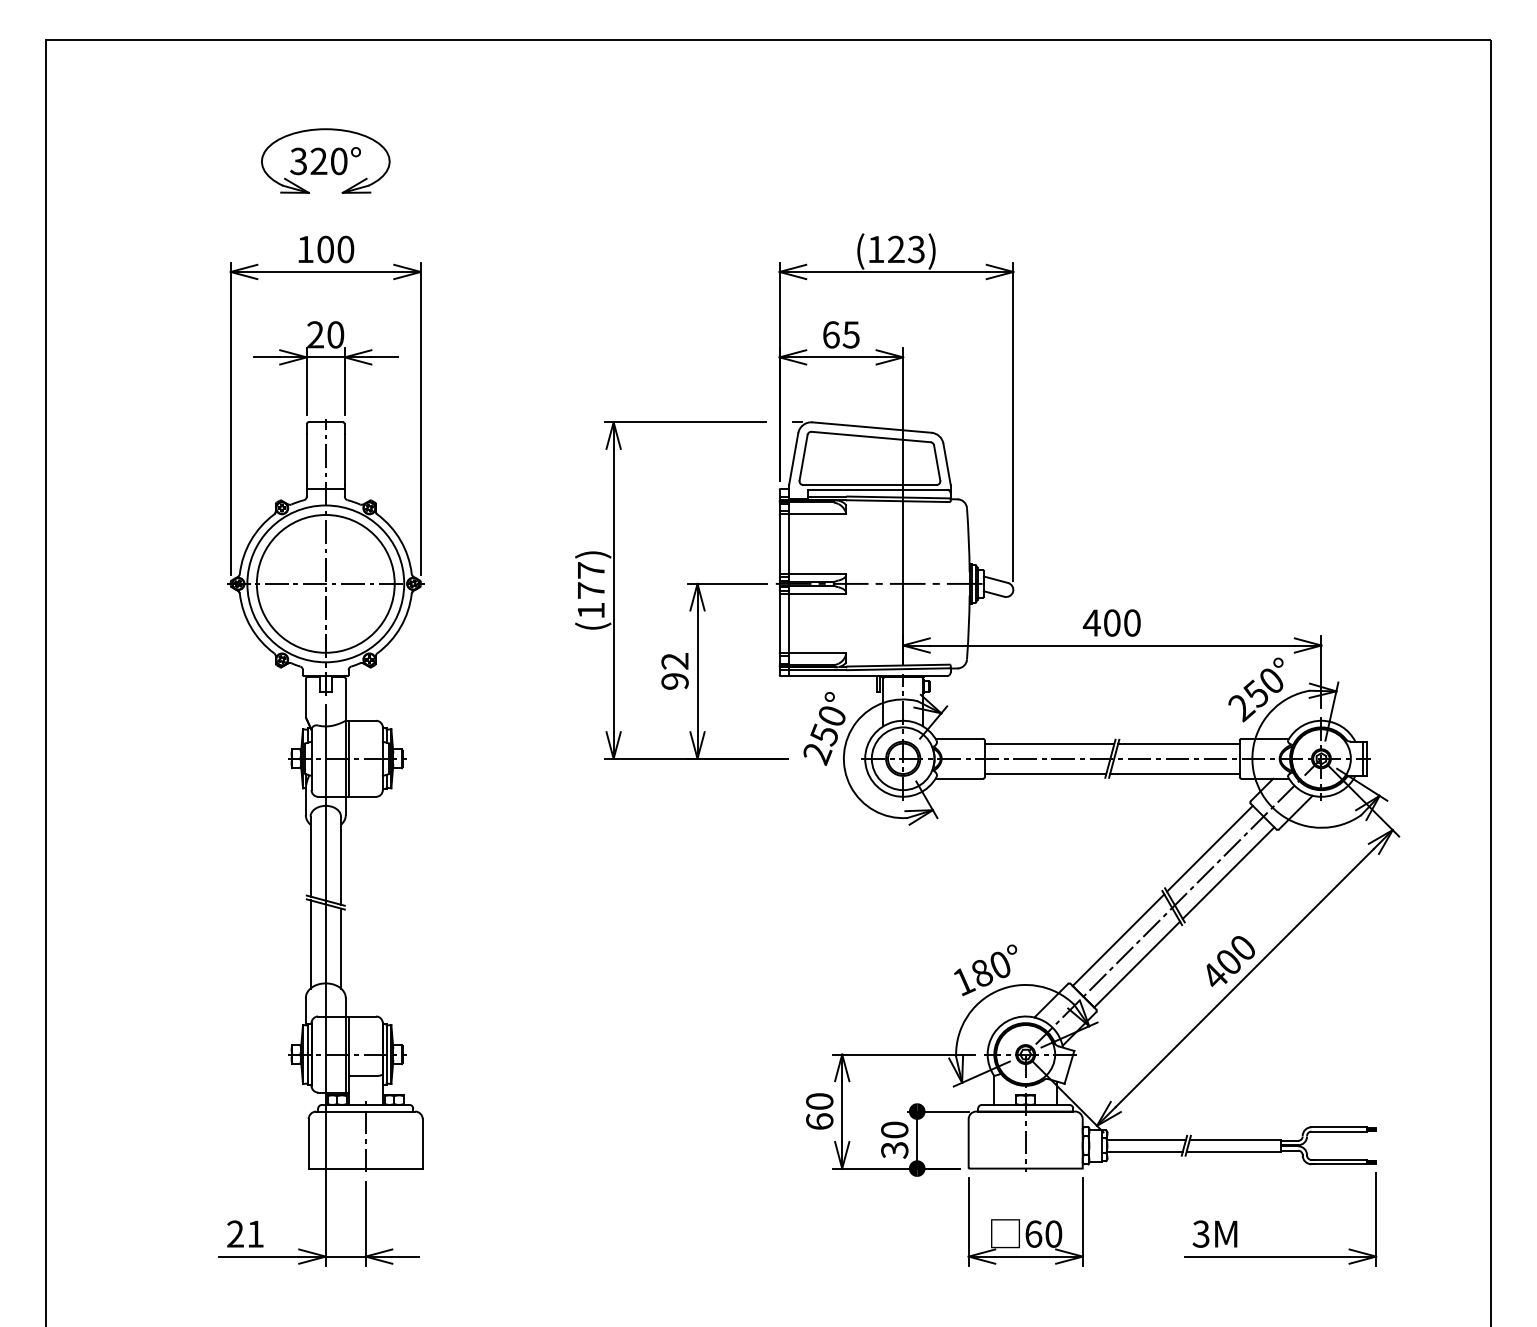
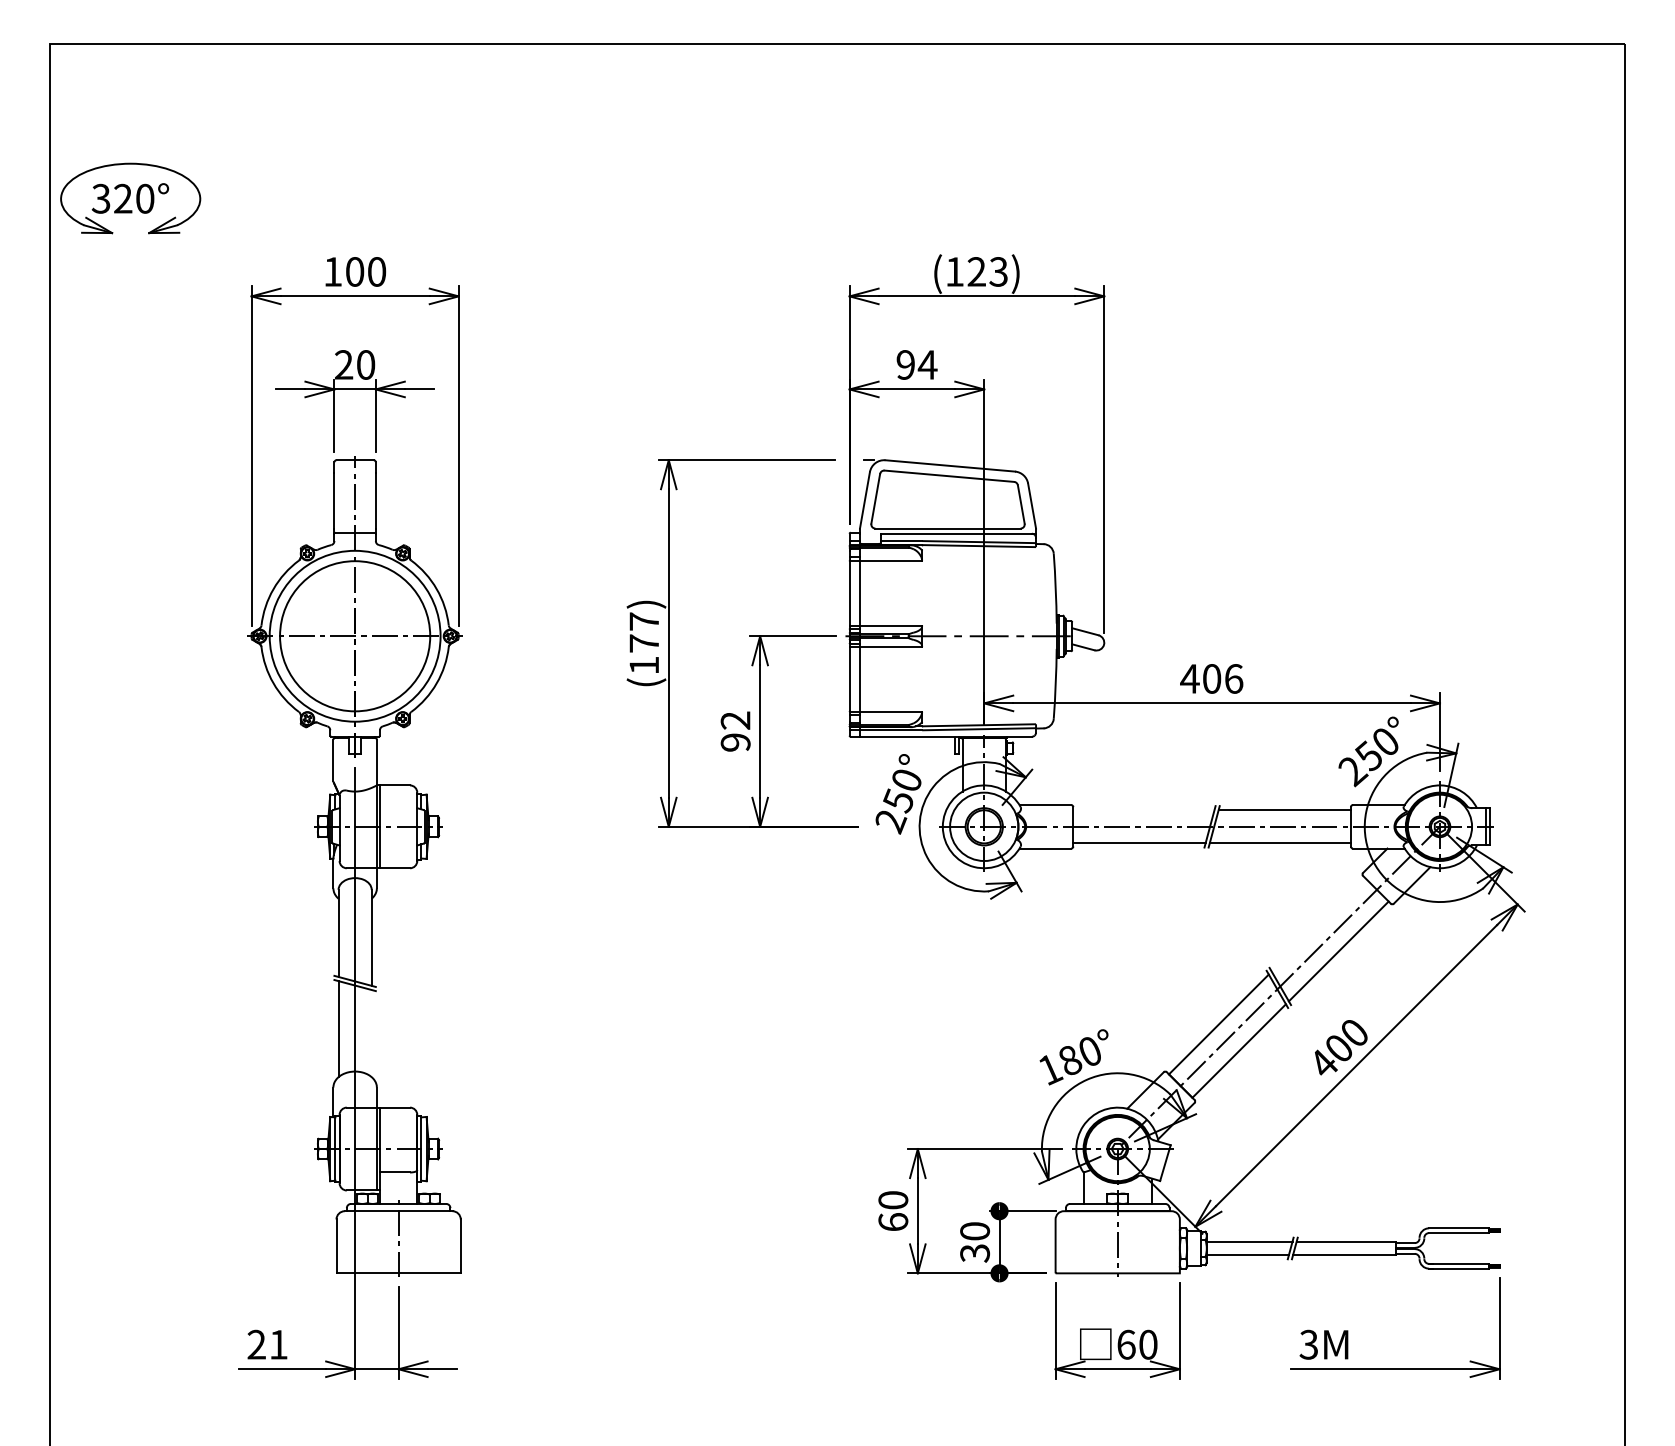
part: (325, 160) -> (130, 197), moved
text: (841, 334) -> (917, 364), 65 -> 94
text: (1132, 622) -> (1234, 678), 400 -> 406
line: (1049, 743) -> (1143, 810), removed
line: (1209, 848) -> (1318, 924), removed
line: (341, 948) -> (372, 1033), removed

